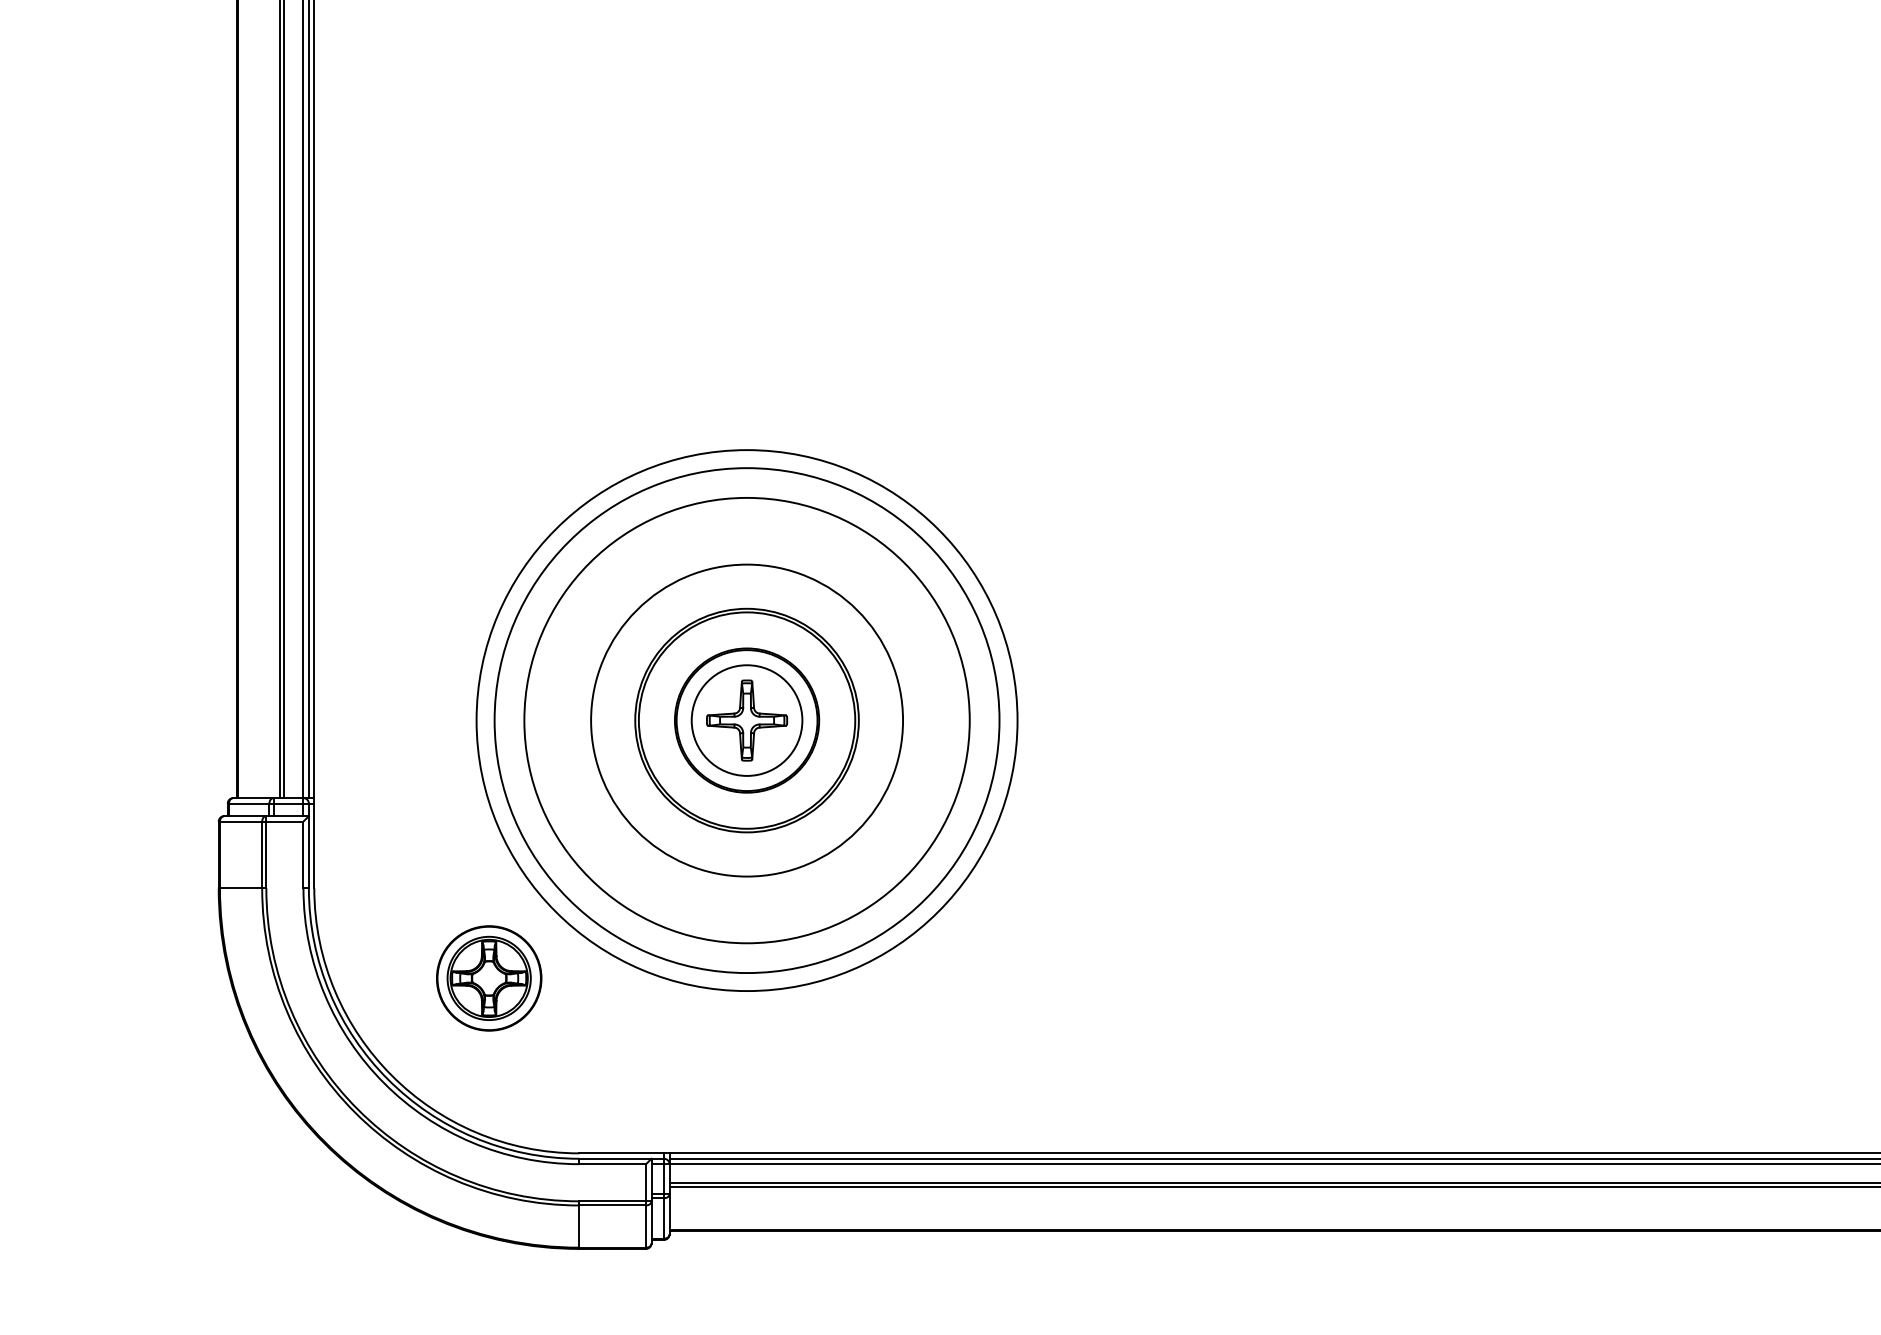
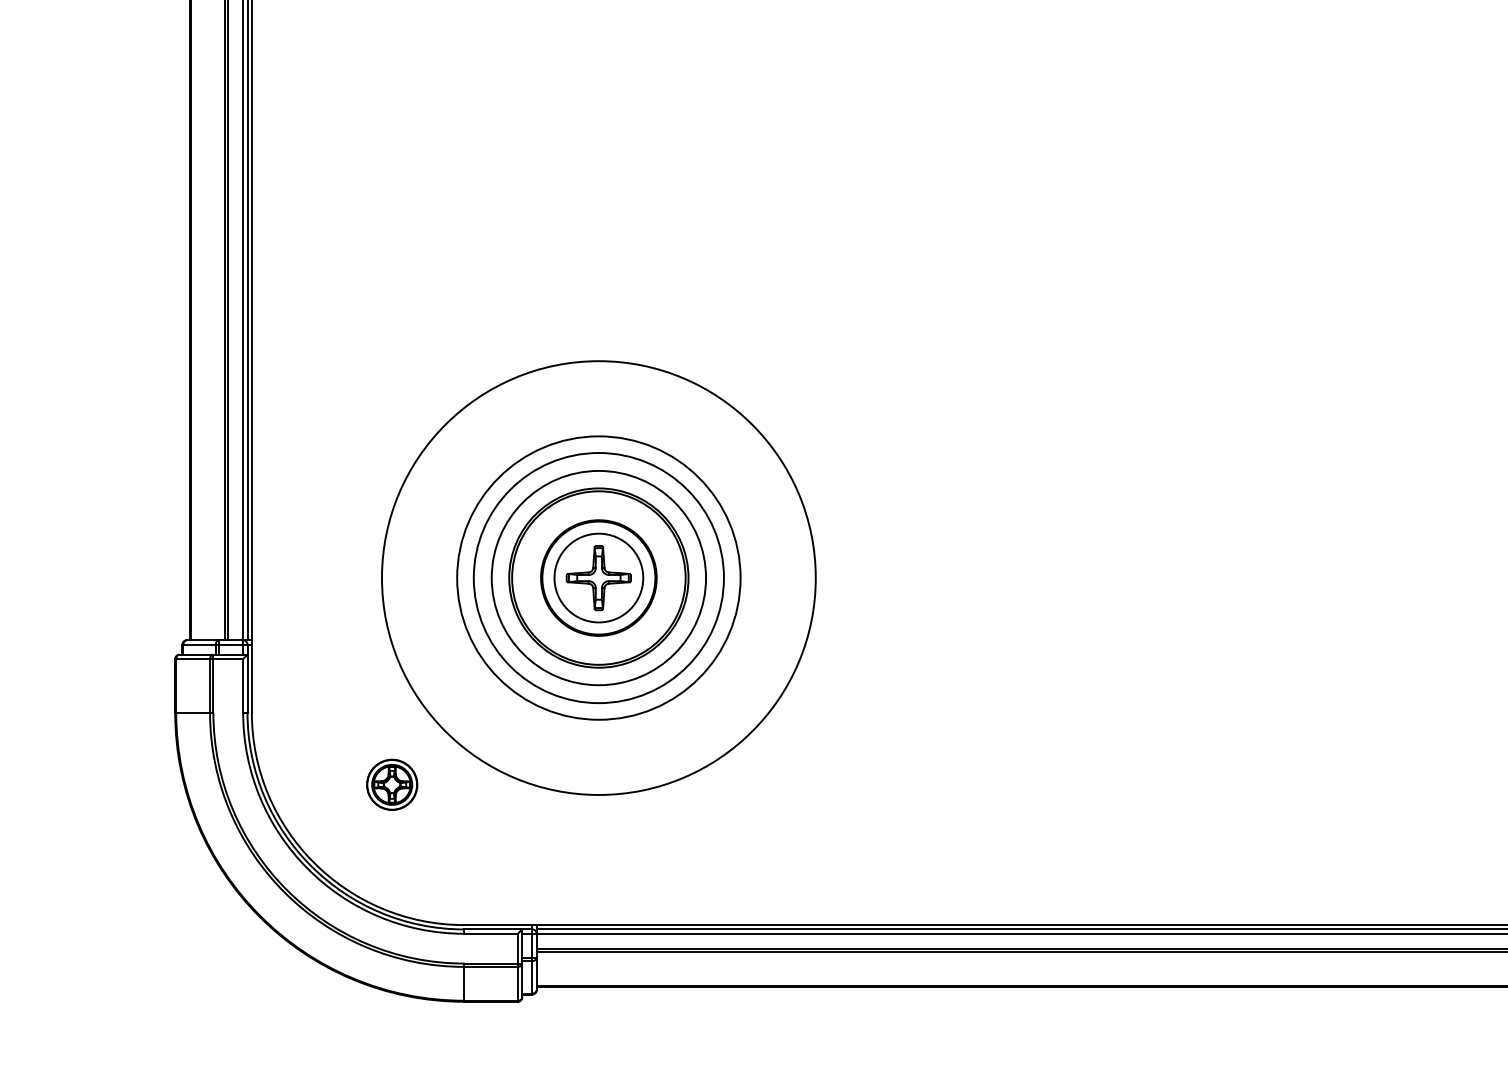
circle: (746, 720) -> (598, 578), size x0.6
circle: (746, 720) -> (598, 578), size x0.7
part: (489, 978) -> (392, 784), size x0.6

